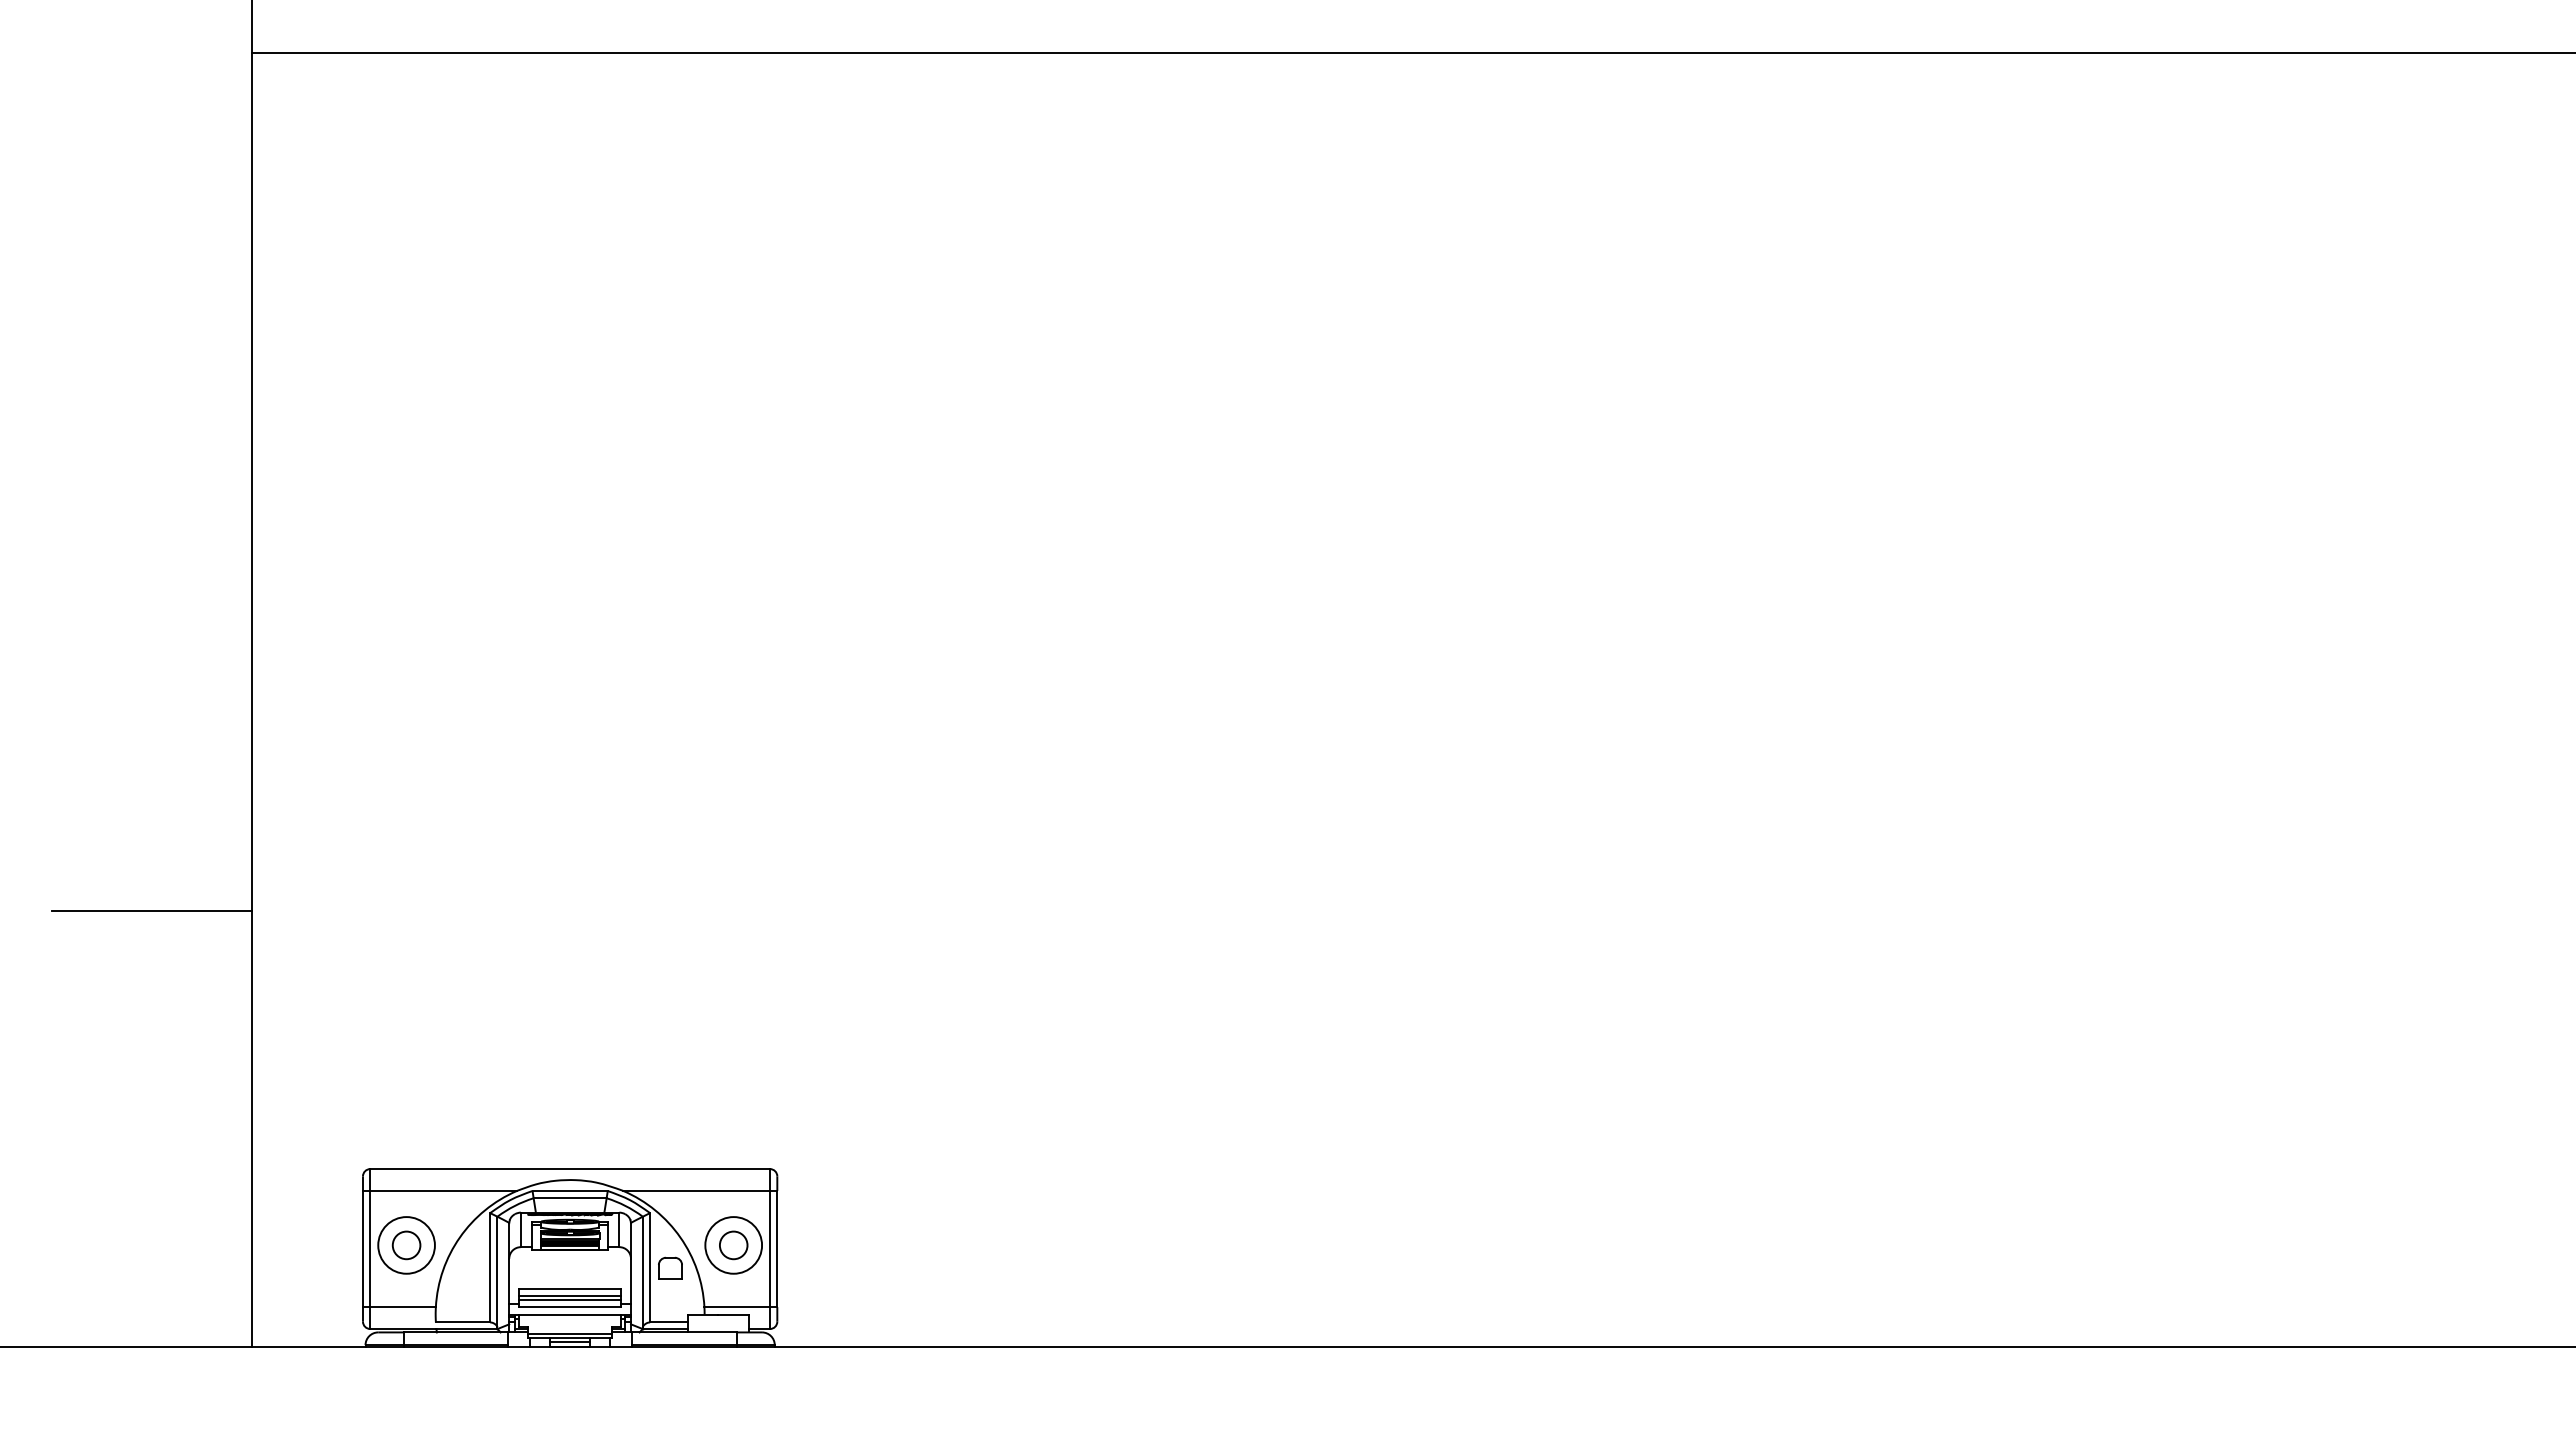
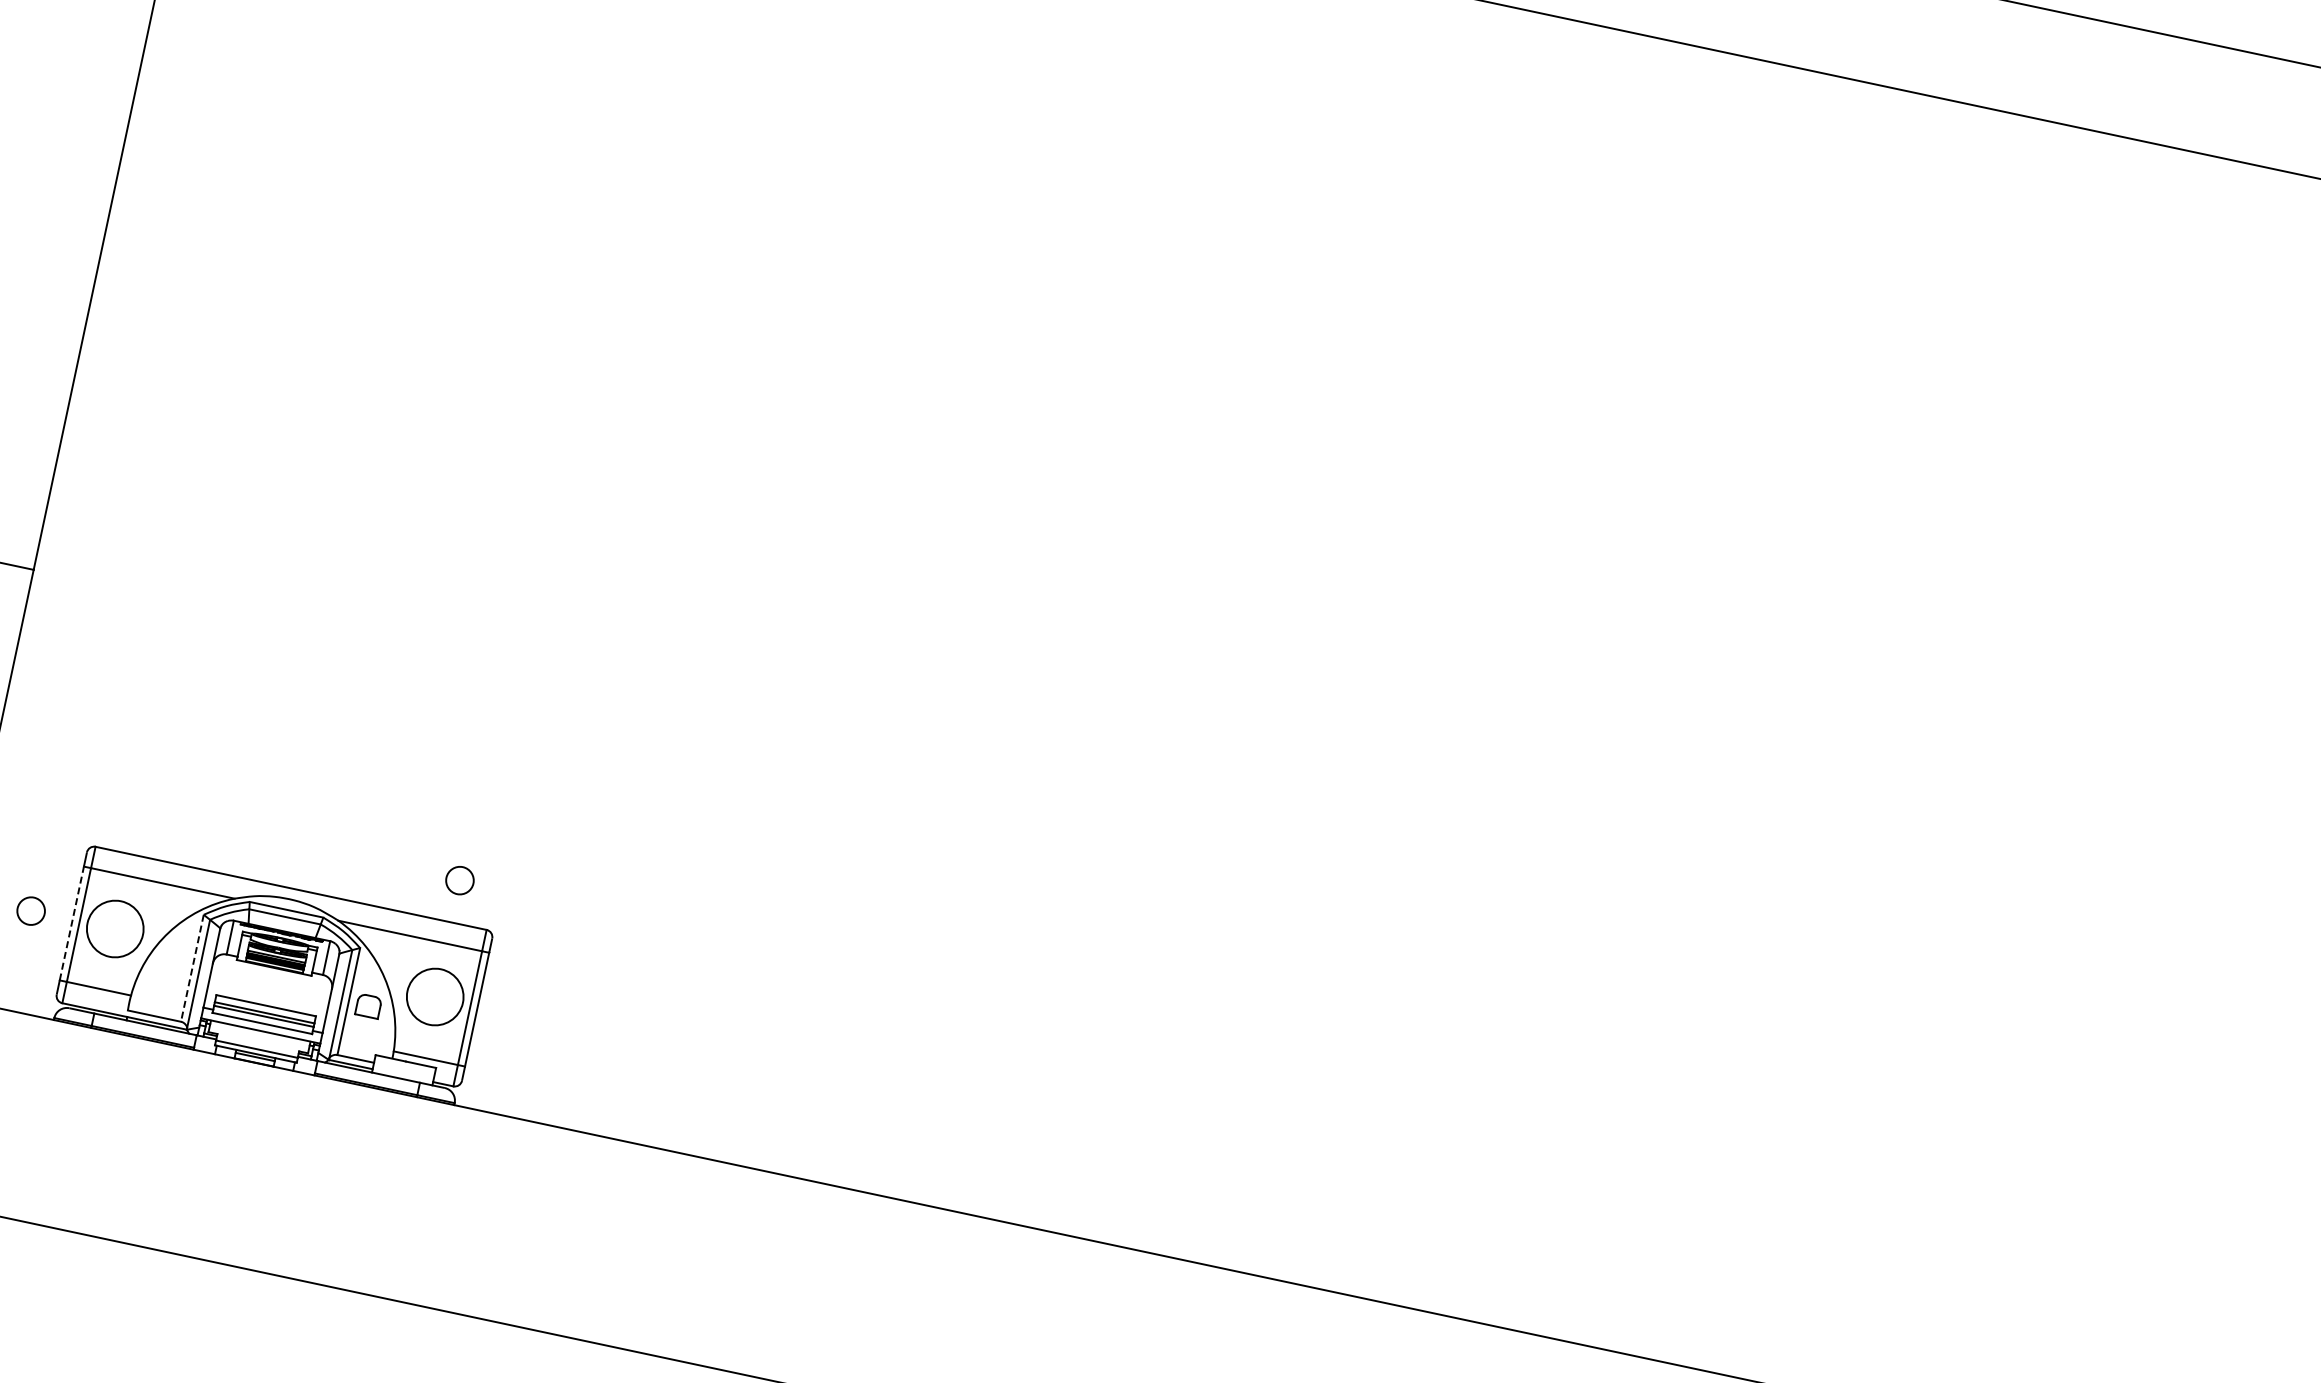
circle: (406, 1245) -> (31, 911), moved
circle: (733, 1245) -> (459, 880), moved
line: (362, 1248) -> (71, 922), solid -> dashed
line: (490, 1267) -> (192, 968), solid -> dashed

